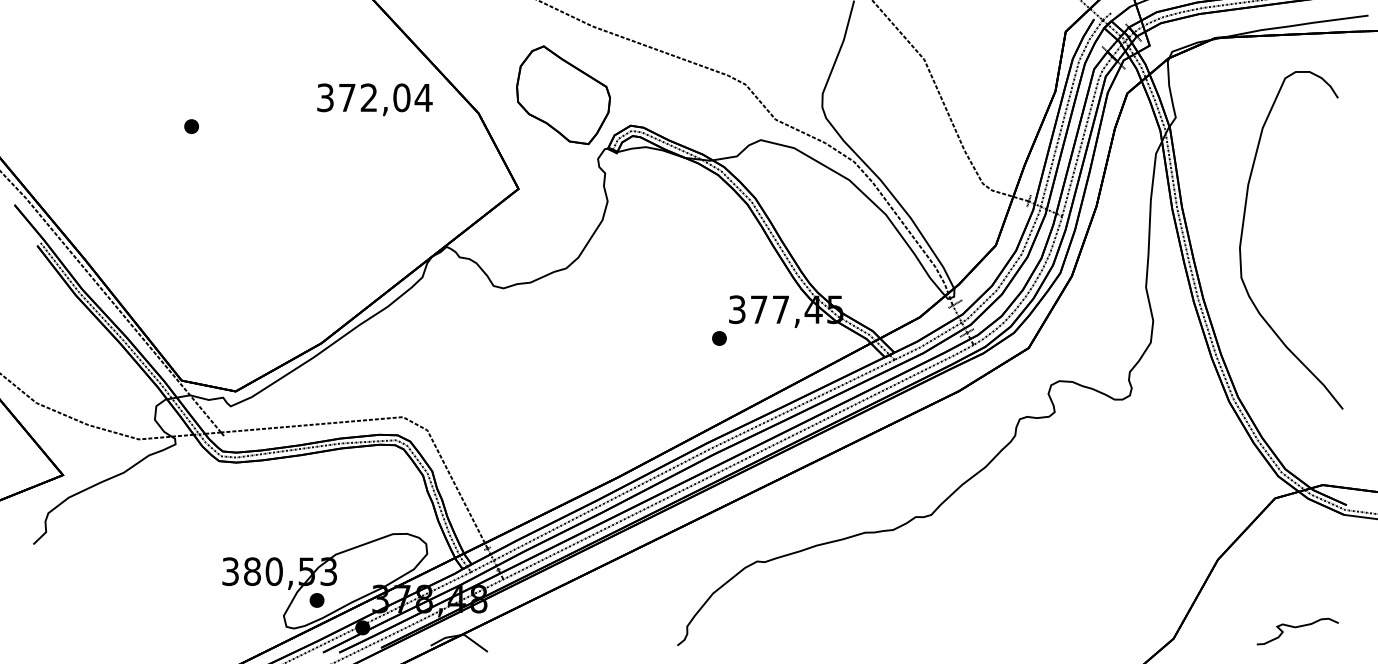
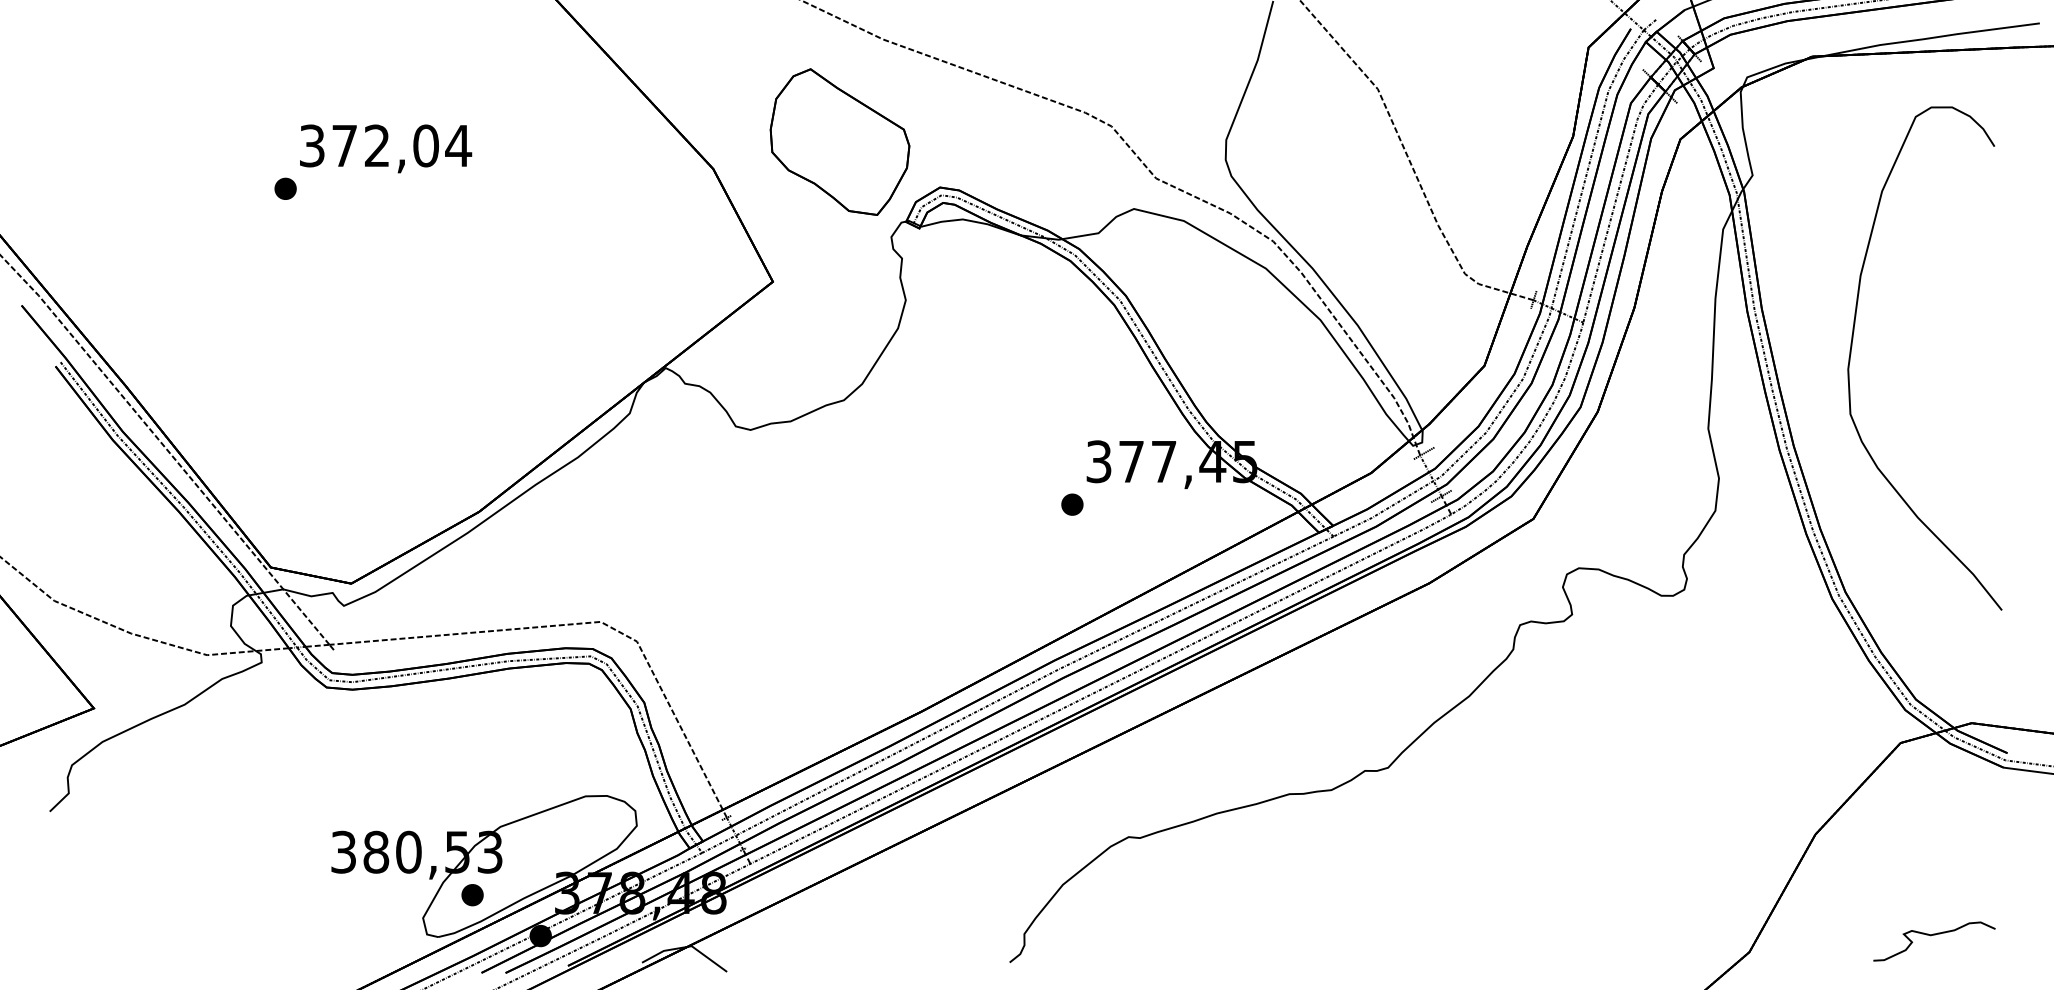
text: (374, 99) -> (385, 148), moved

